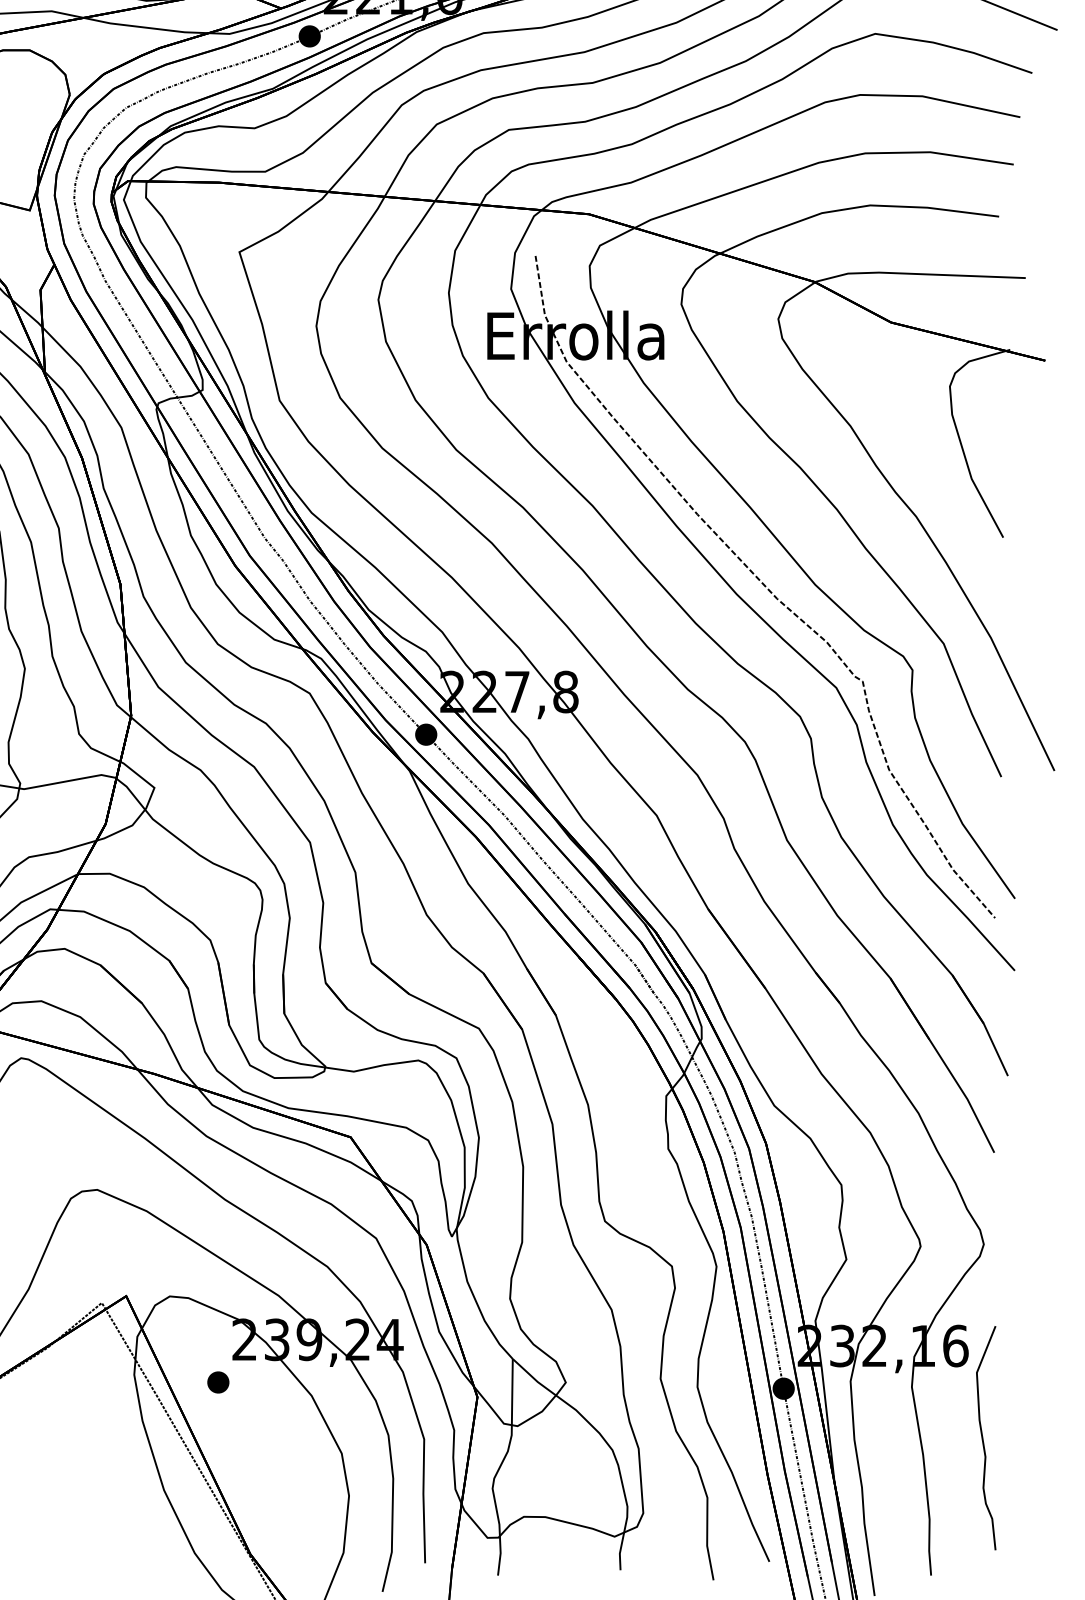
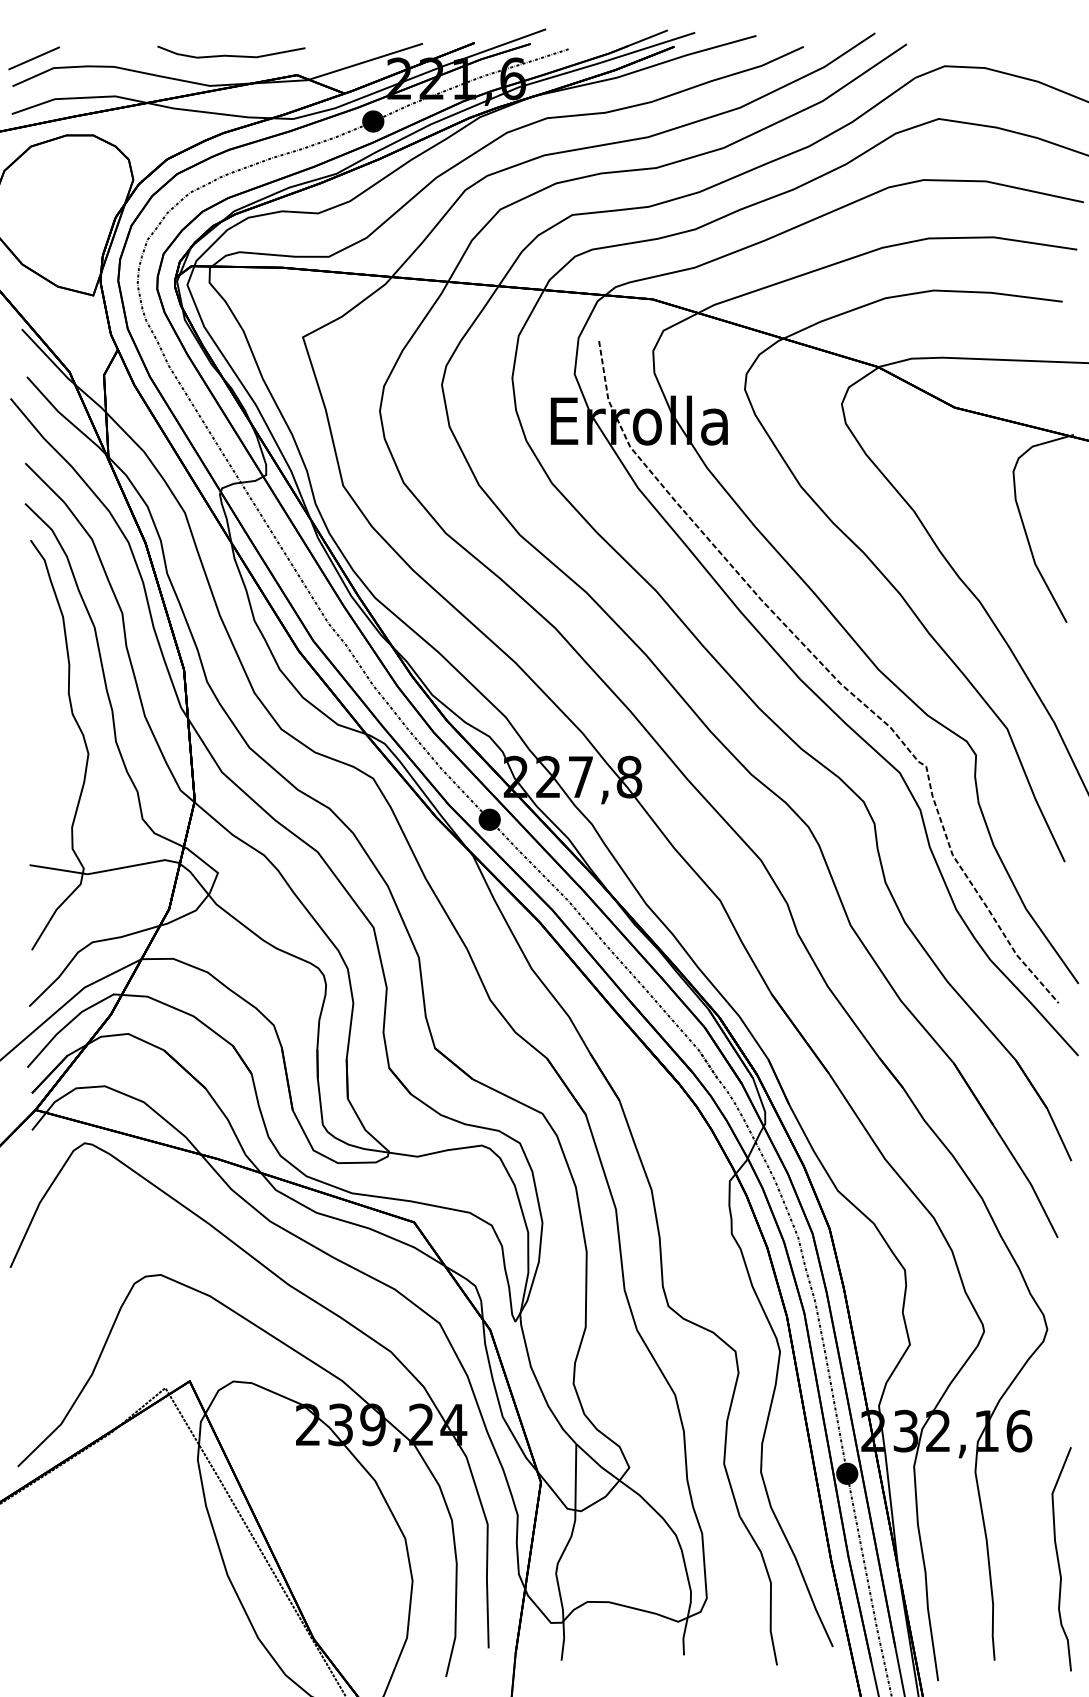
part: (217, 1382) -> (281, 1467), removed
curve: (983, 1439) -> (1059, 1560), moved

